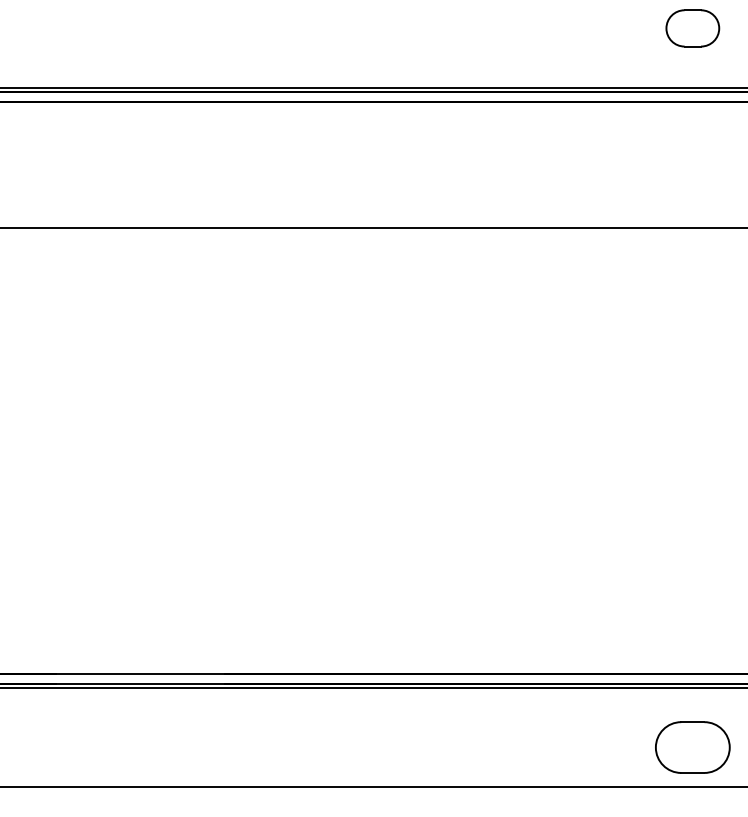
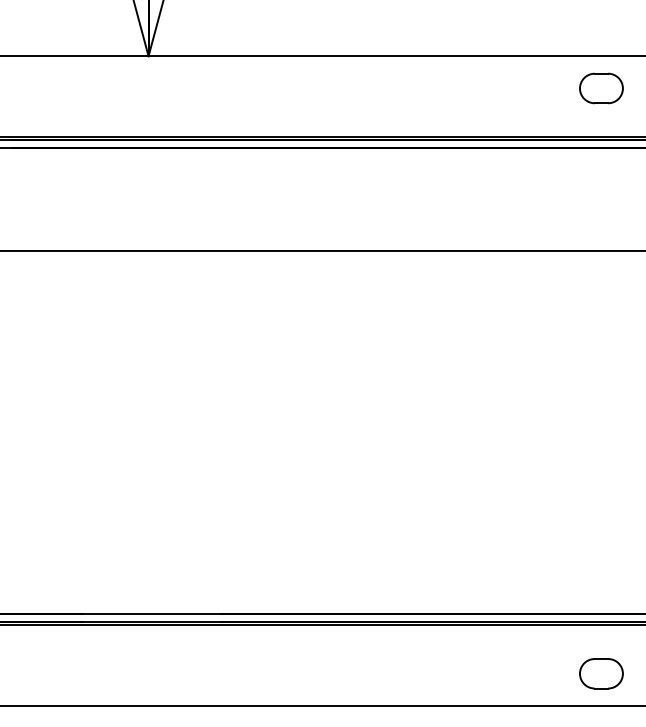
part: (692, 747) -> (601, 673), size x0.71

